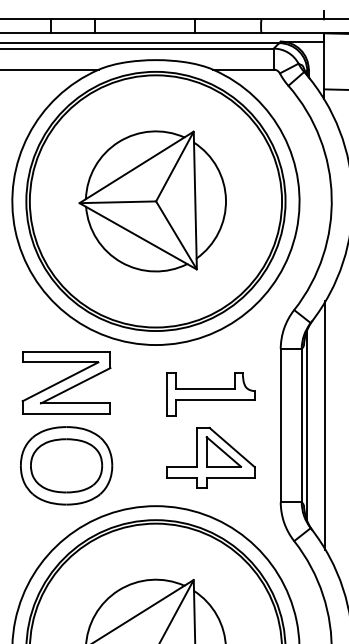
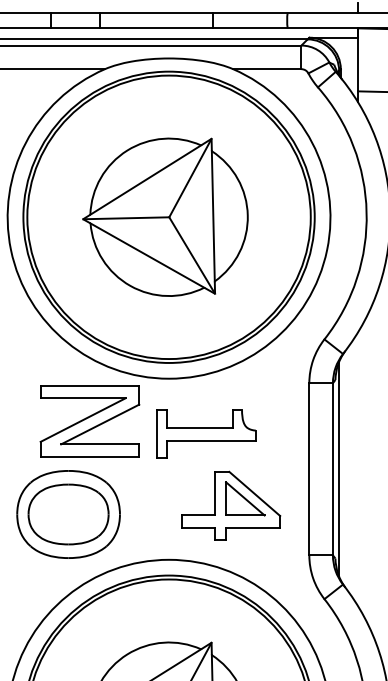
part: (66, 382) -> (89, 420), moved
part: (210, 394) -> (205, 434), moved
line: (325, 425) -> (359, 469), removed

